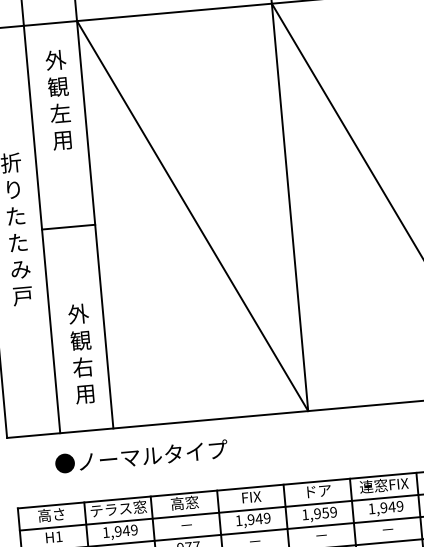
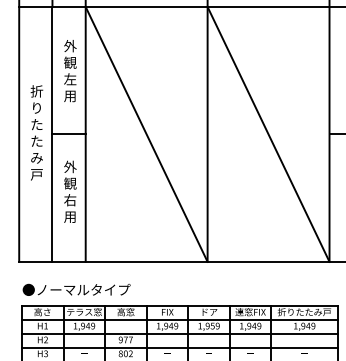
text: (59, 100) -> (70, 71), moved
text: (82, 353) -> (70, 191), moved
text: (141, 455) -> (76, 289), moved

